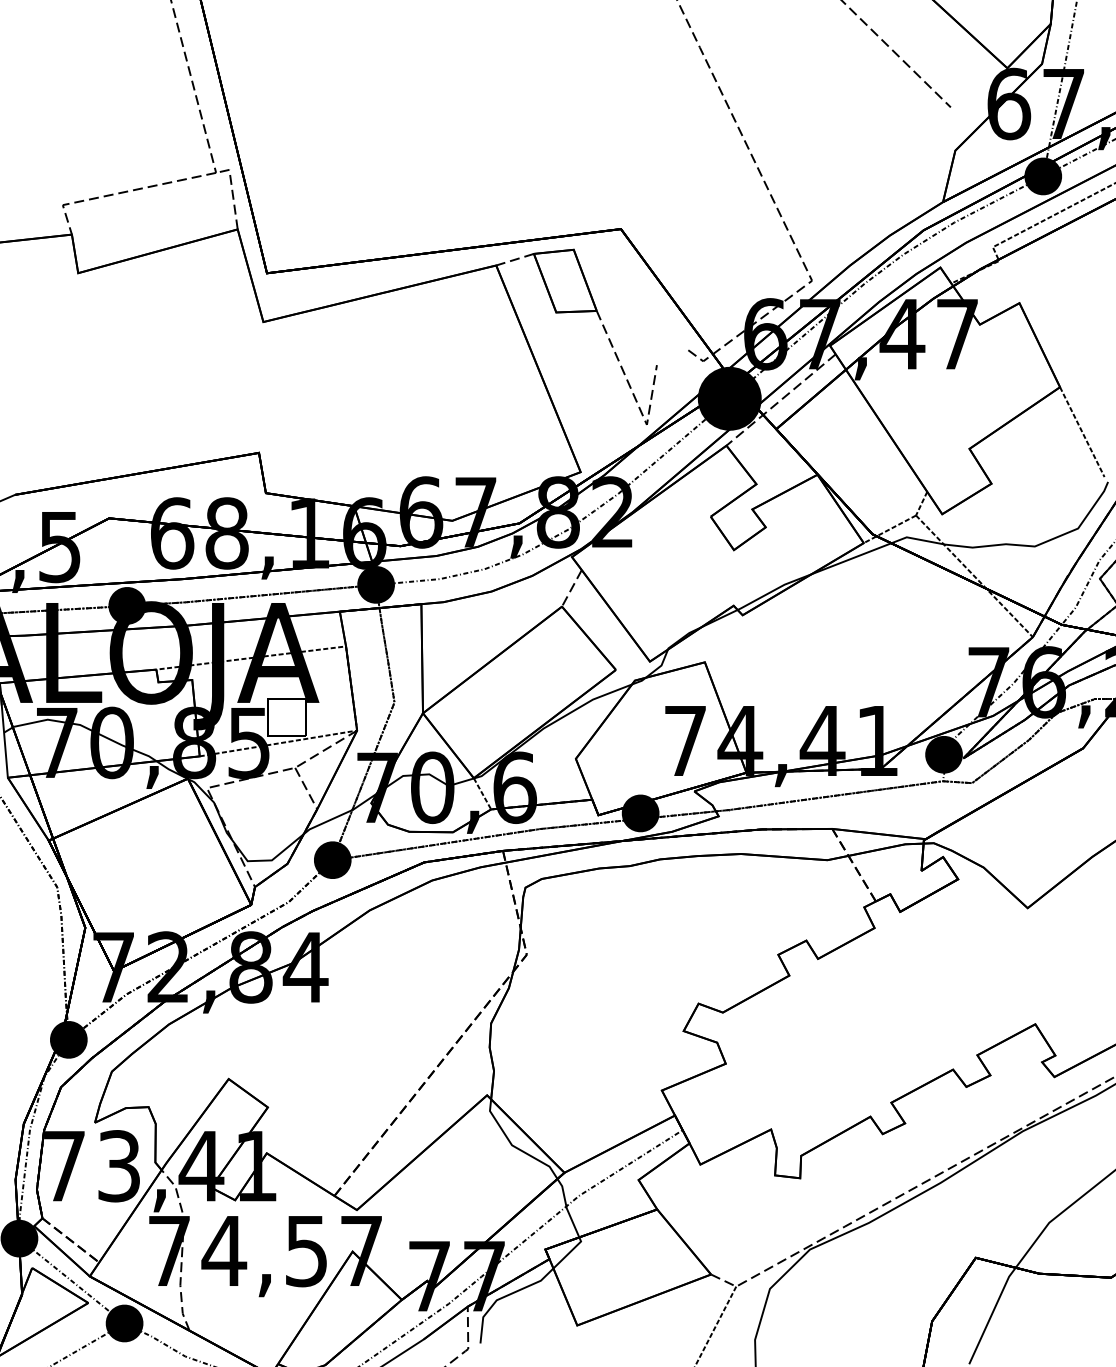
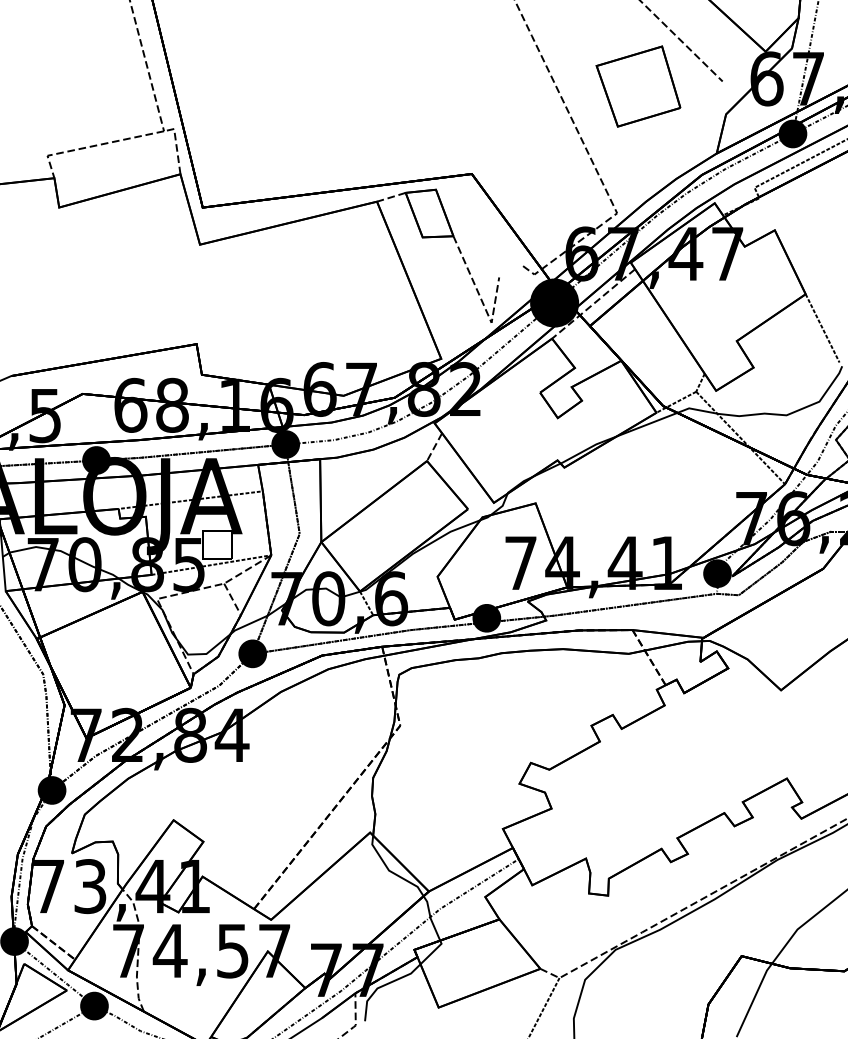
part: (840, 113) -> (638, 86), added

